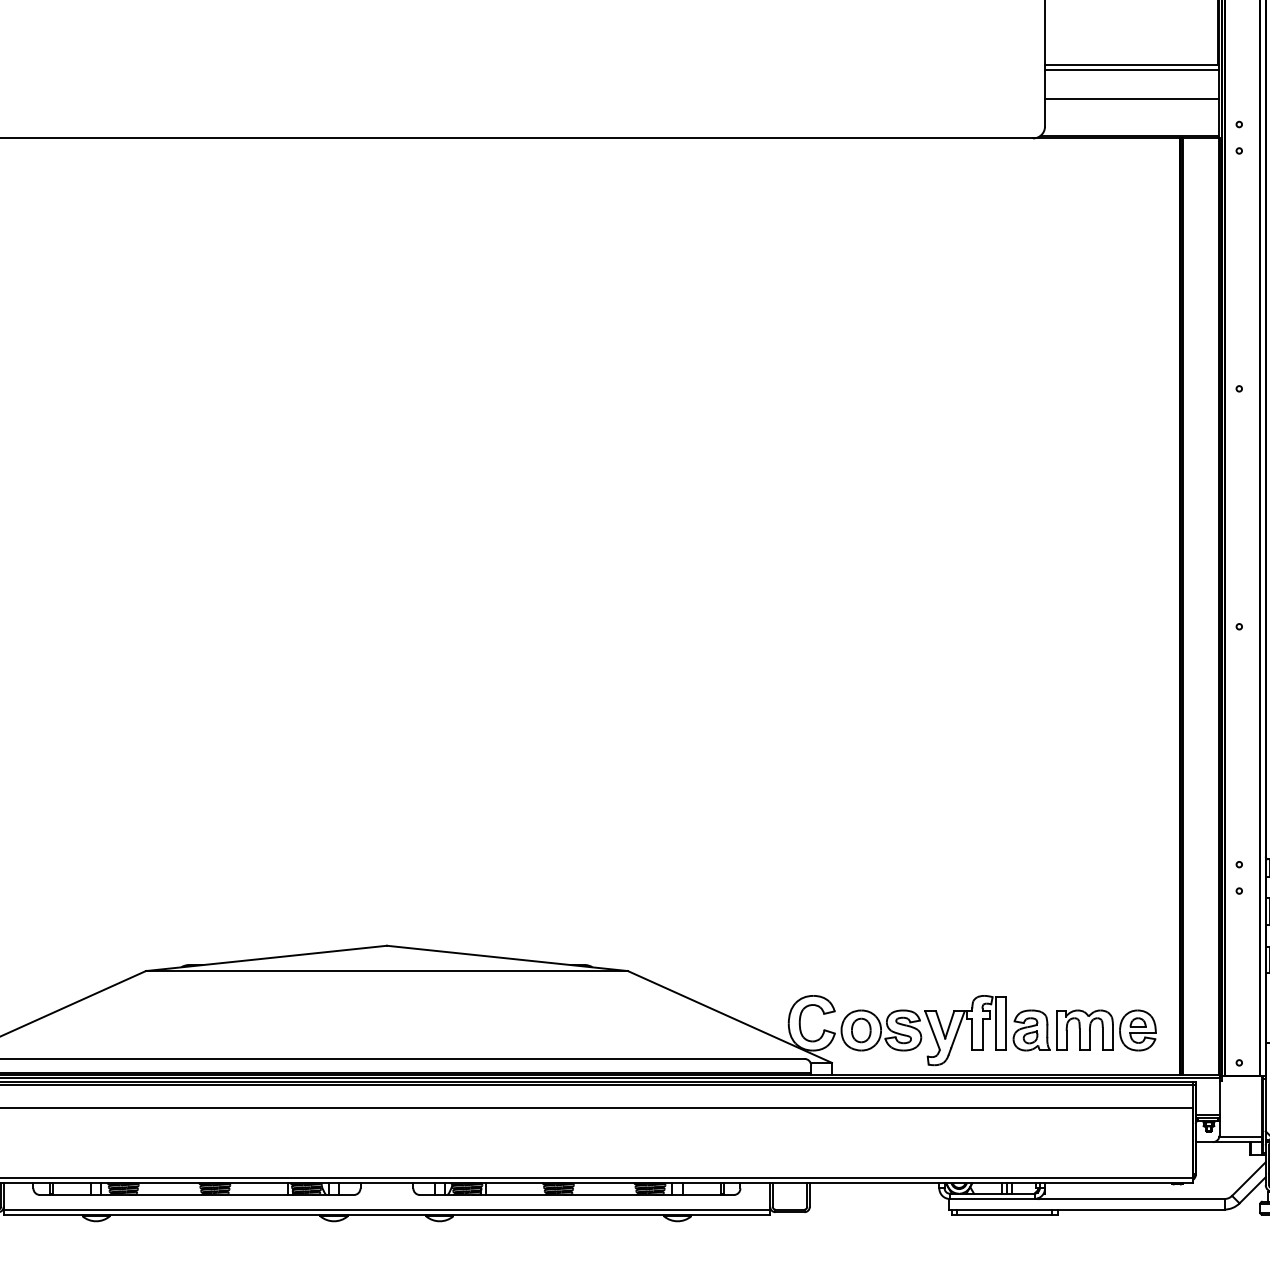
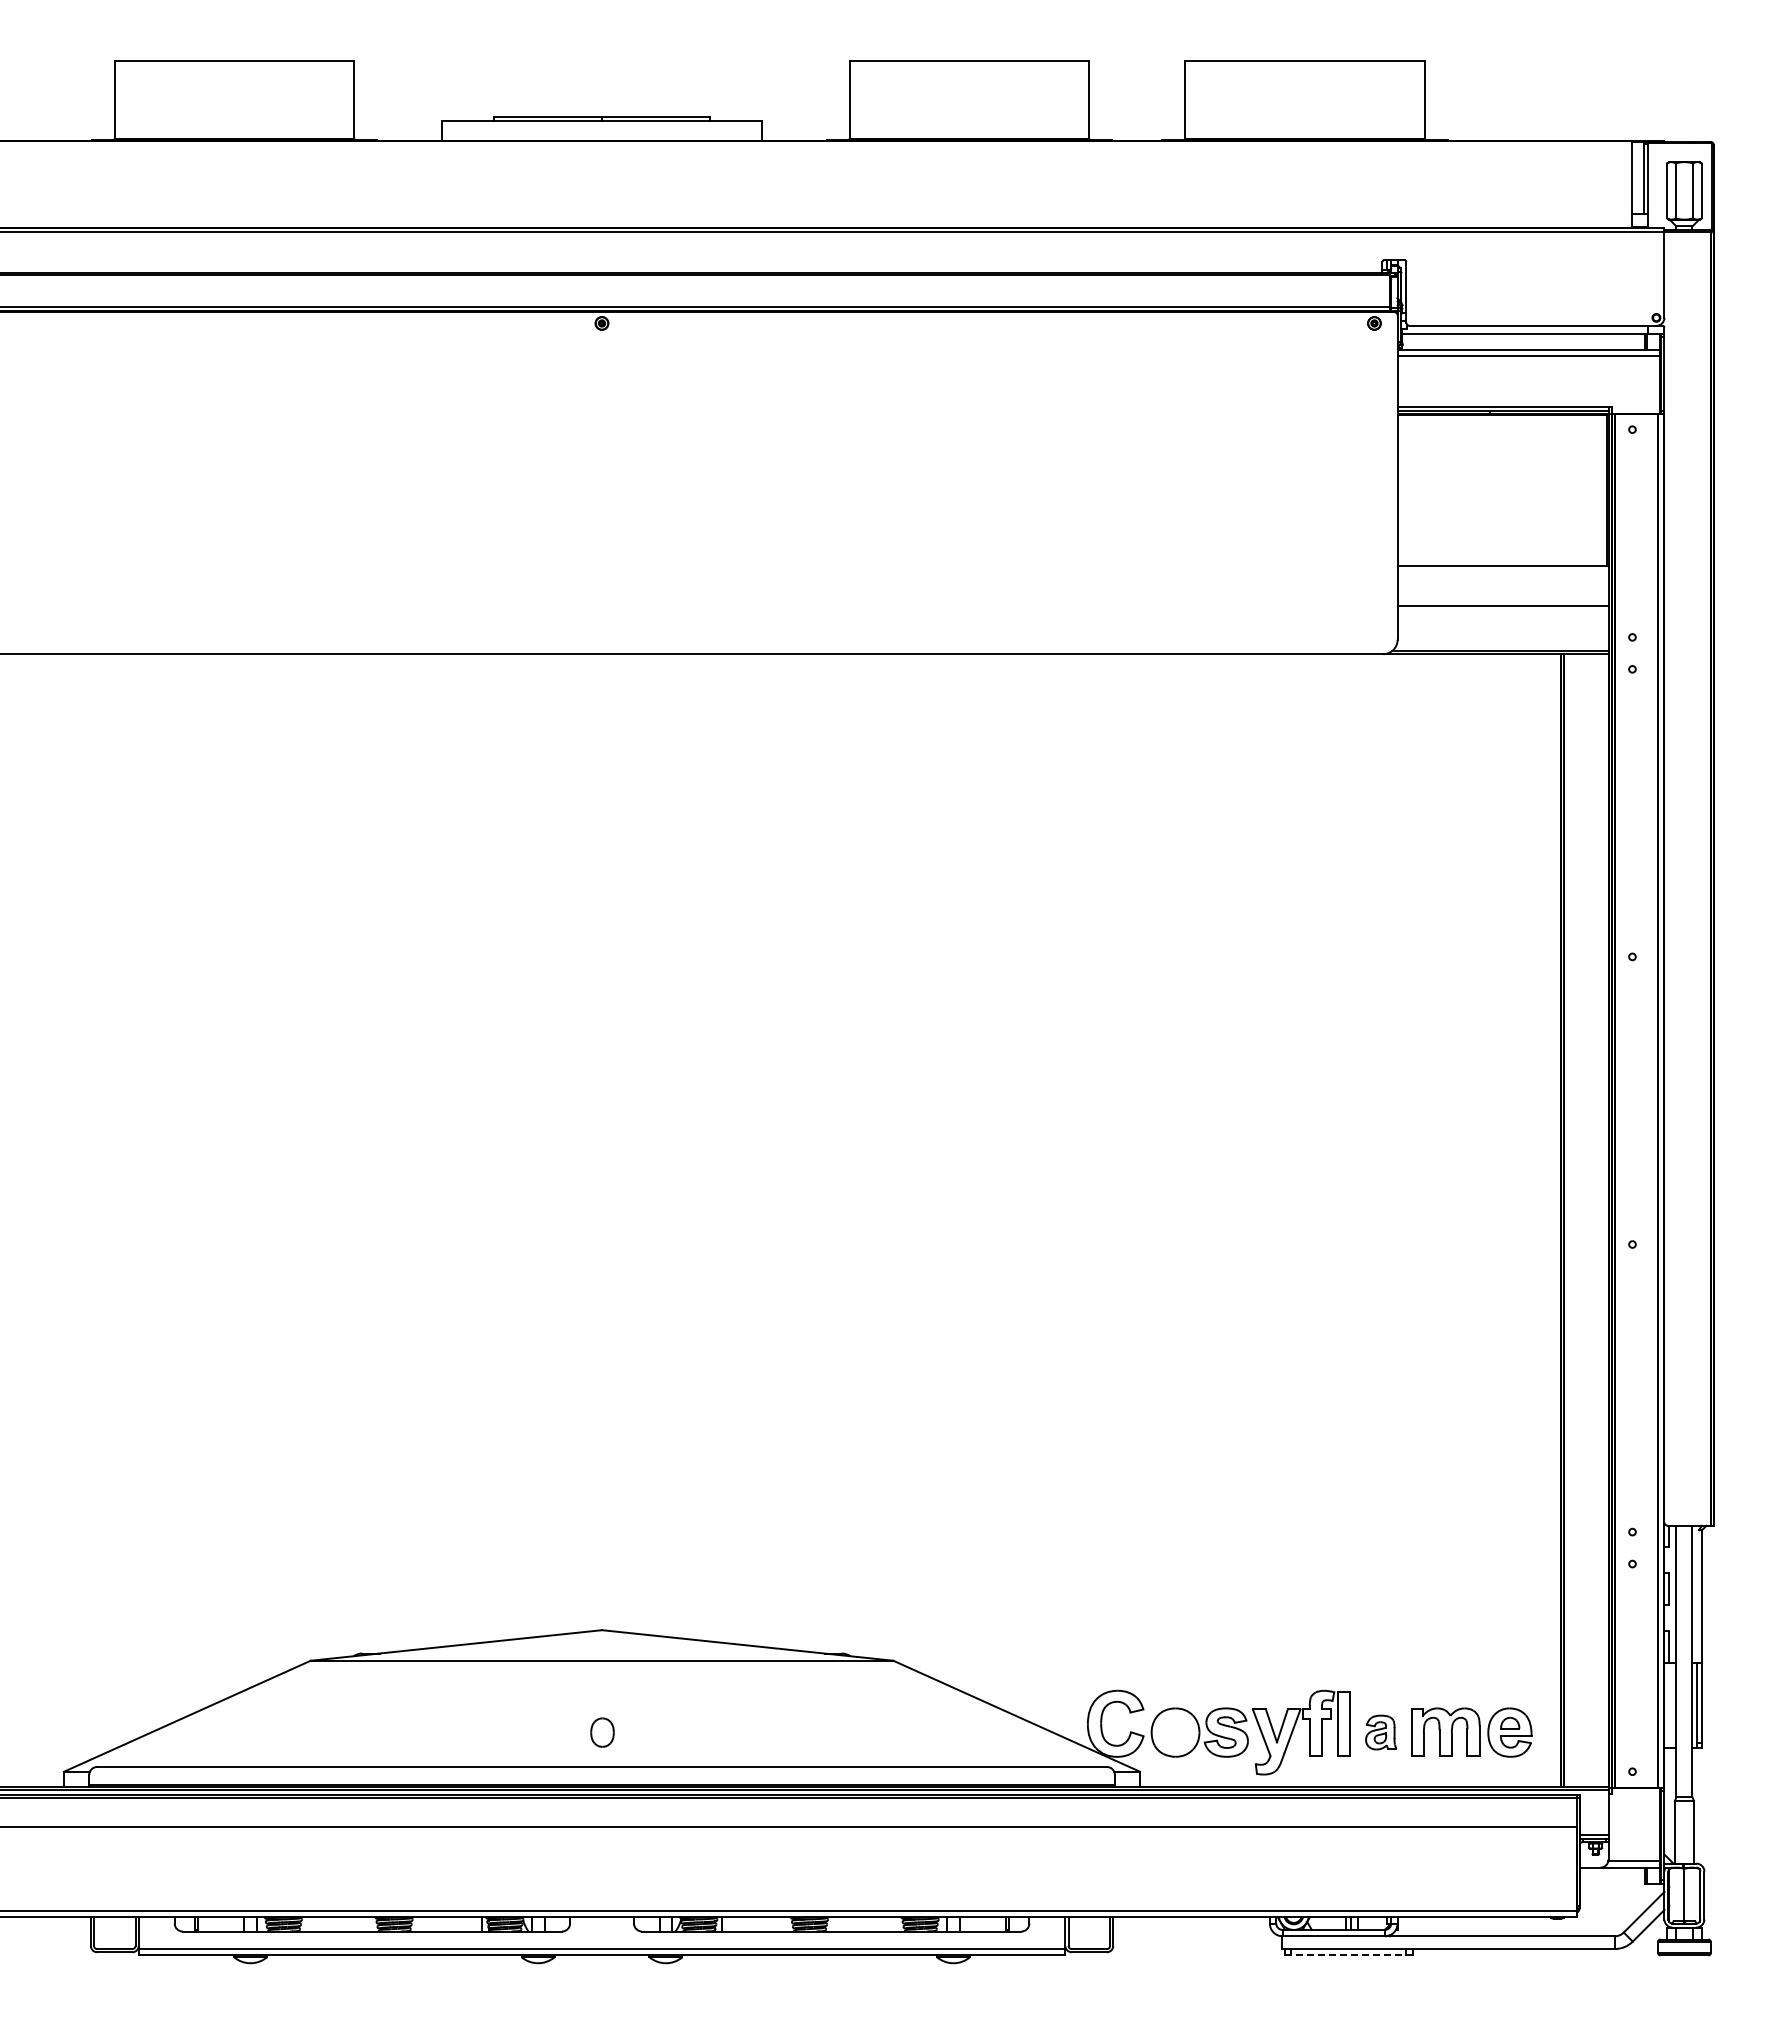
line: (1131, 70) -> (1502, 571), removed
part: (861, 1030) -> (602, 1732), moved
part: (1030, 1030) -> (1380, 1732), size x0.7
line: (1004, 1214) -> (1348, 1955), solid -> dashed

